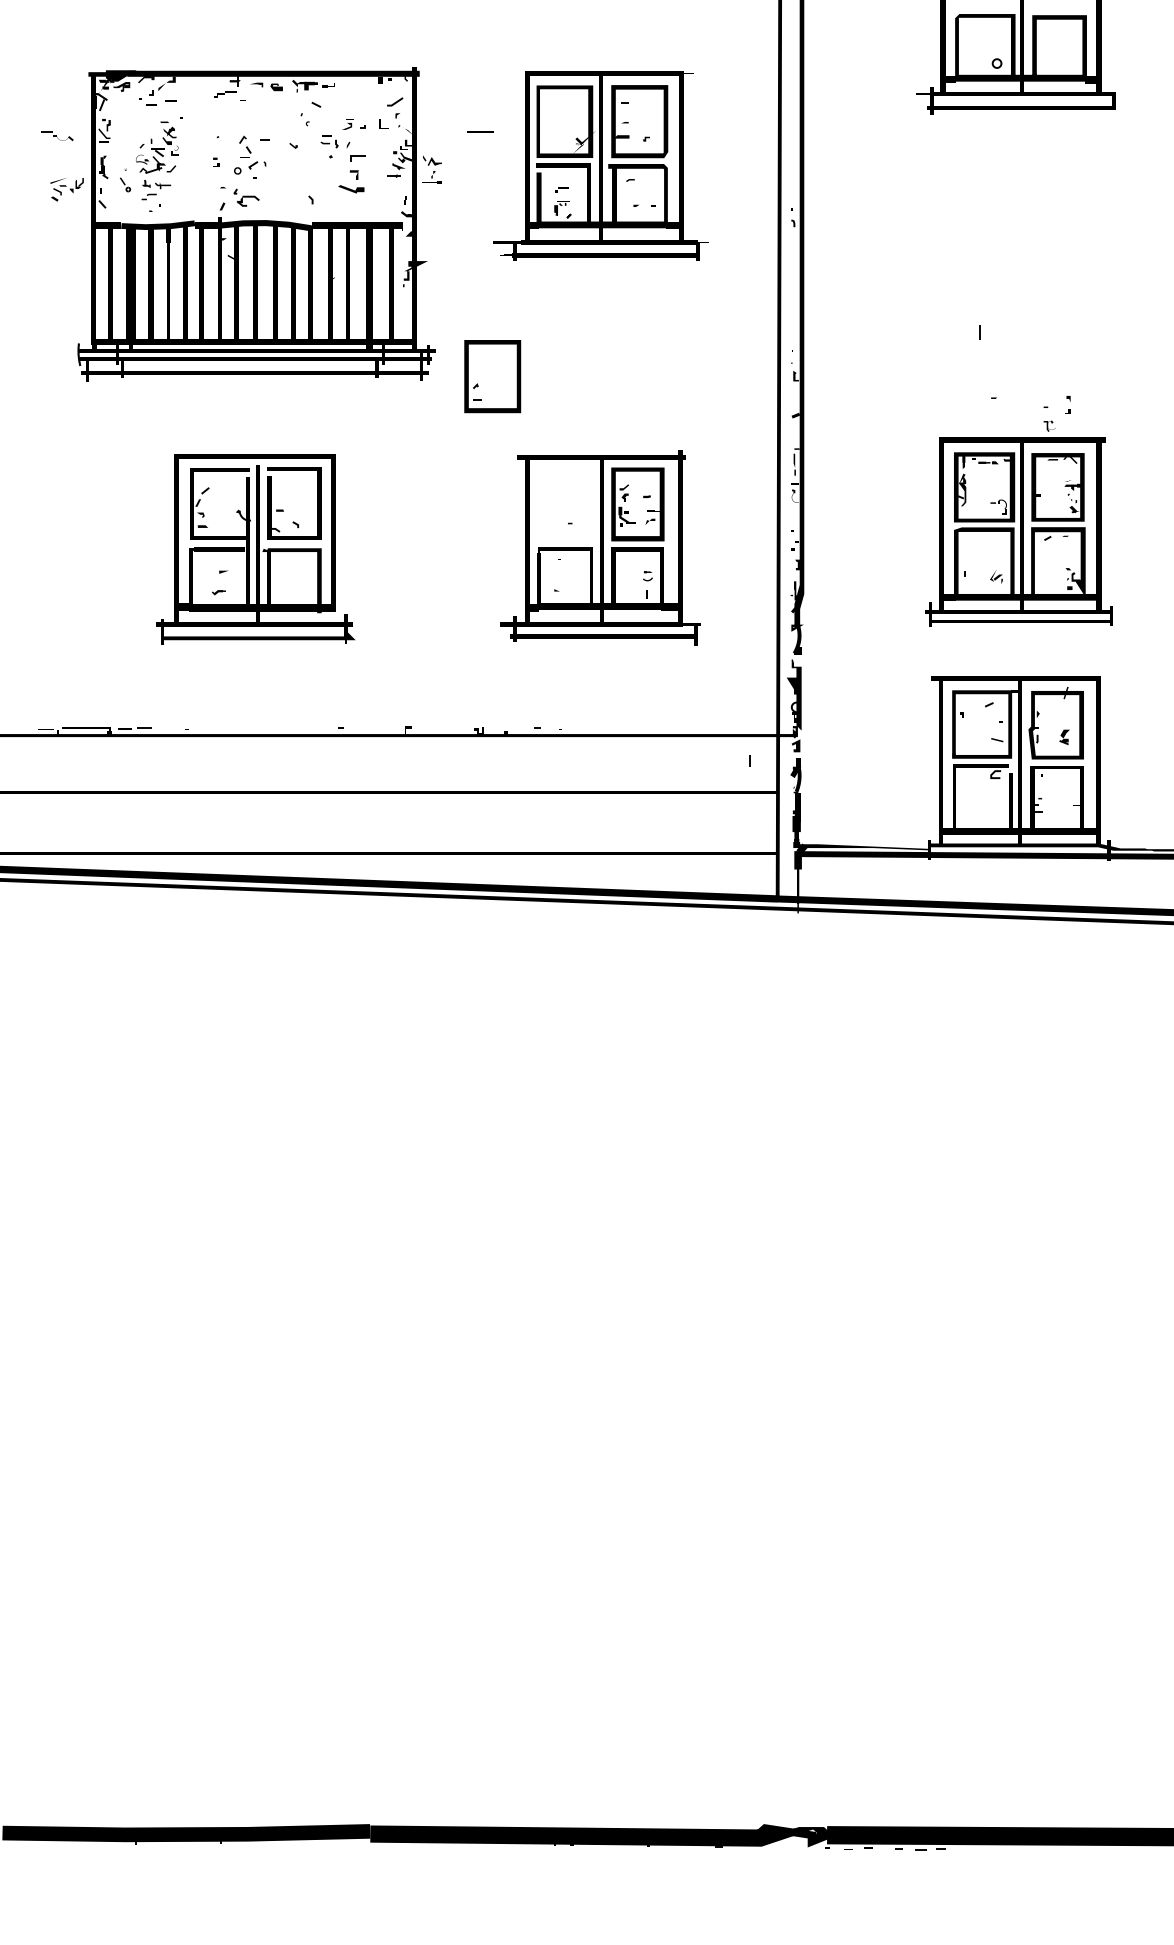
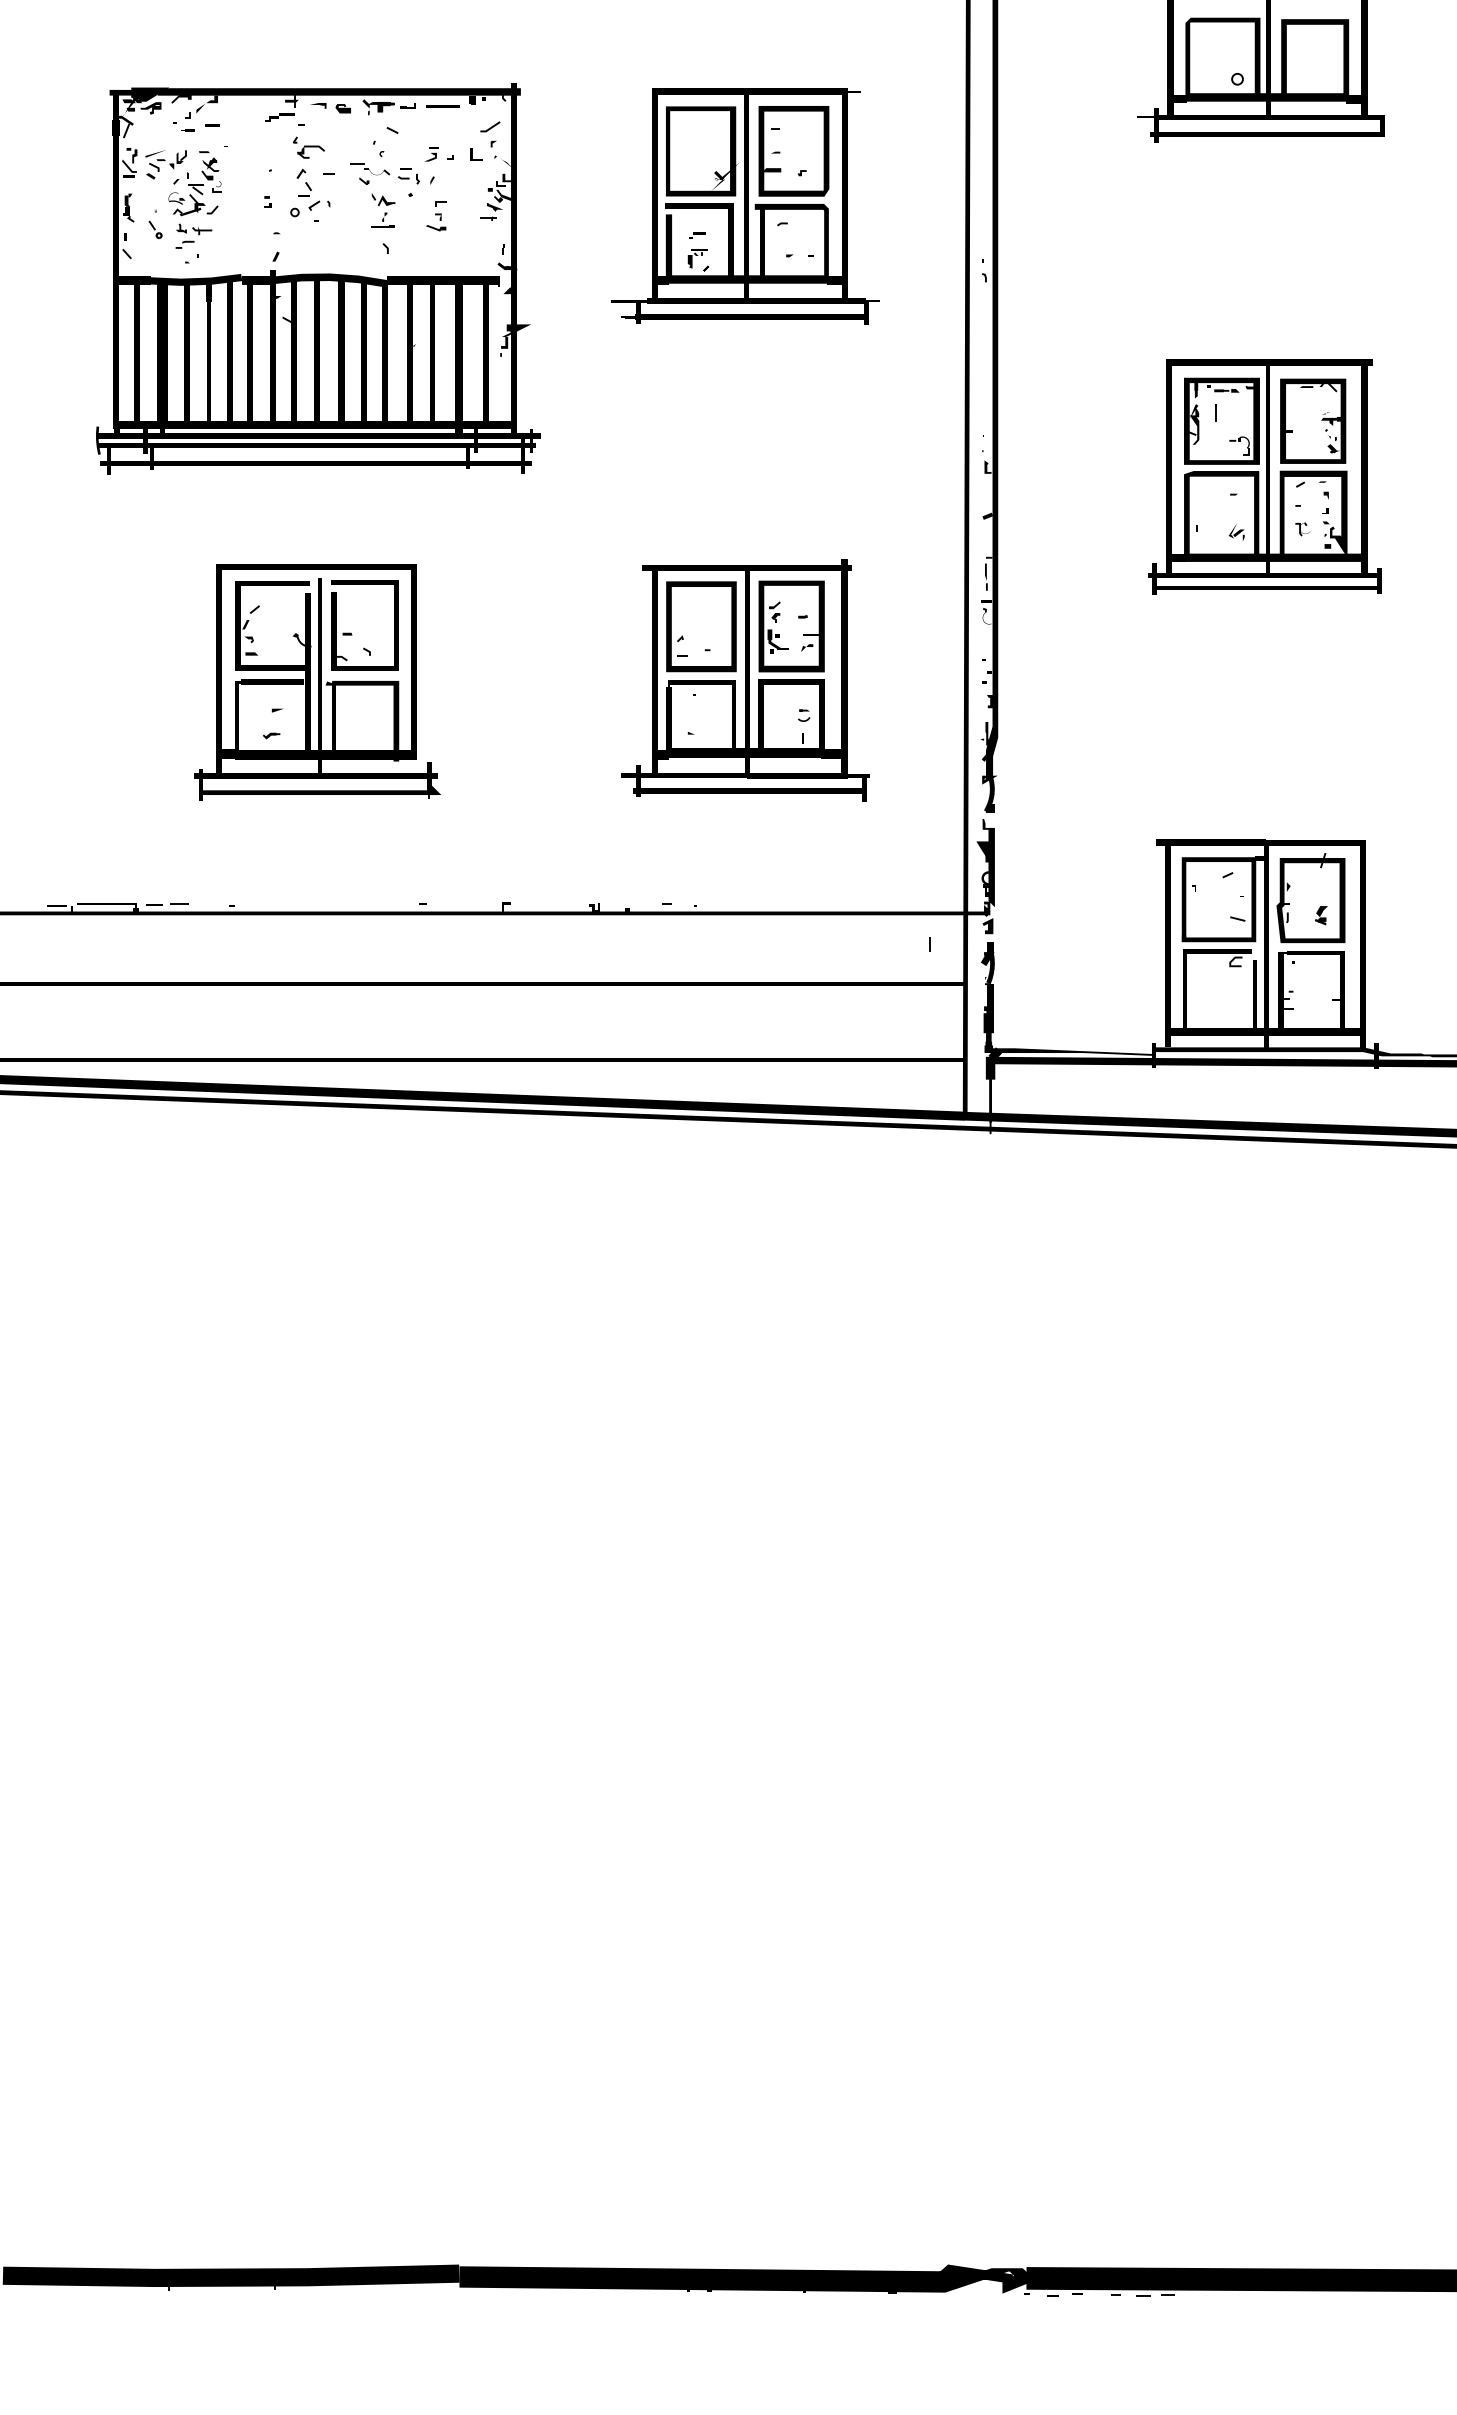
line: (480, 131) -> (442, 106), moved
part: (56, 136) -> (369, 169), moved
part: (432, 169) -> (383, 210), moved
part: (351, 174) -> (436, 216), size x0.62
part: (66, 189) -> (165, 164), moved
part: (246, 197) -> (308, 147), moved
part: (492, 376) -> (701, 626), moved
part: (1018, 531) -> (1264, 476), moved

